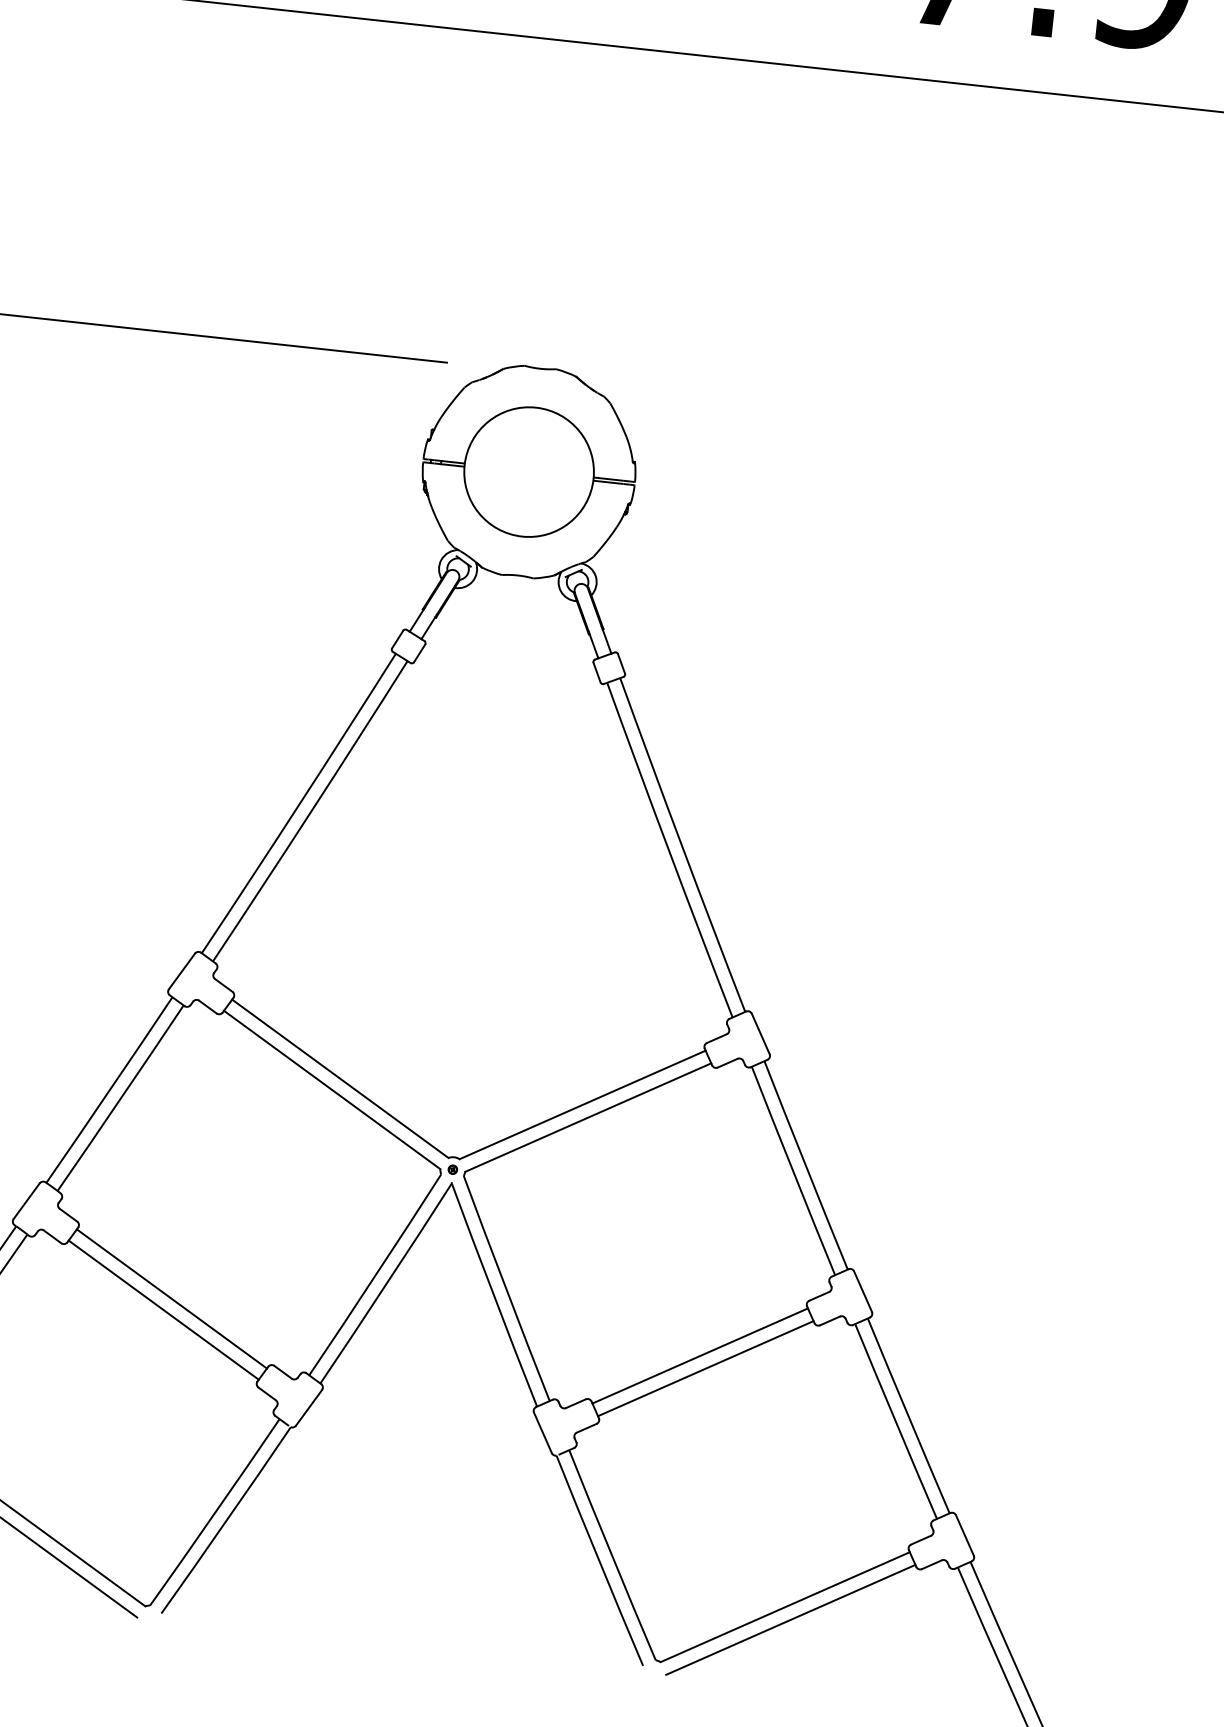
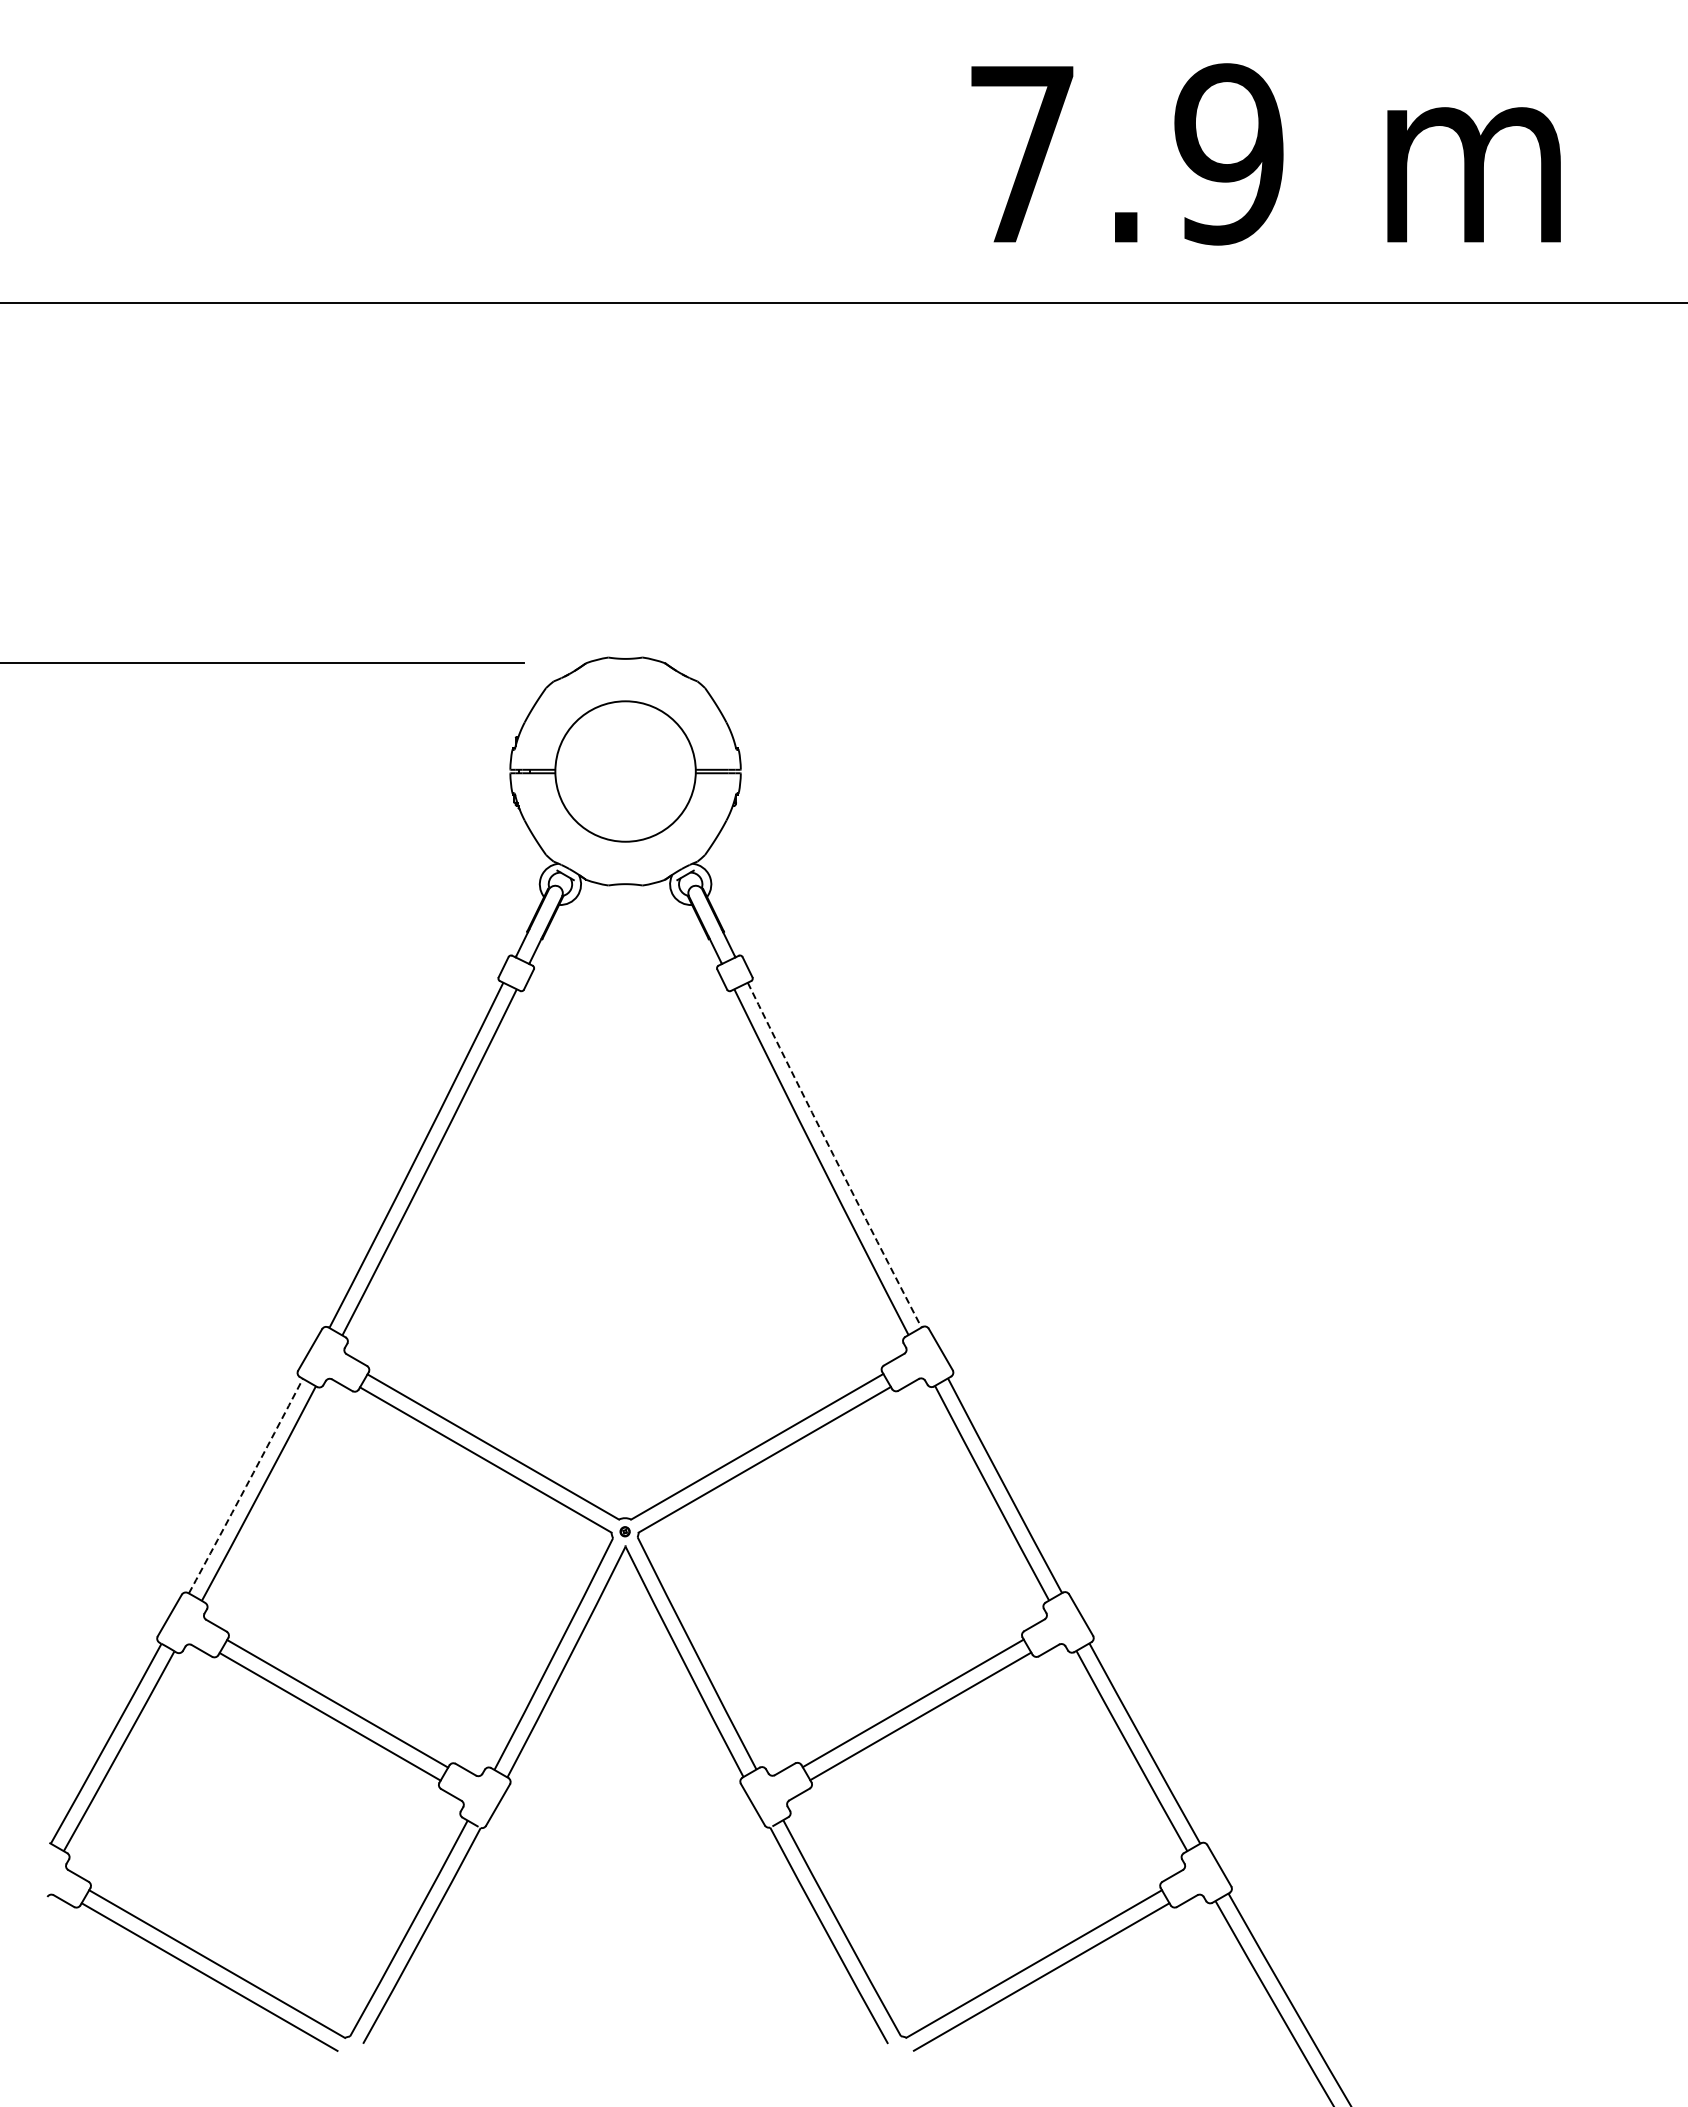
arc: (681, 845) -> (833, 1155), solid -> dashed
arc: (109, 1090) -> (246, 1486), solid -> dashed

